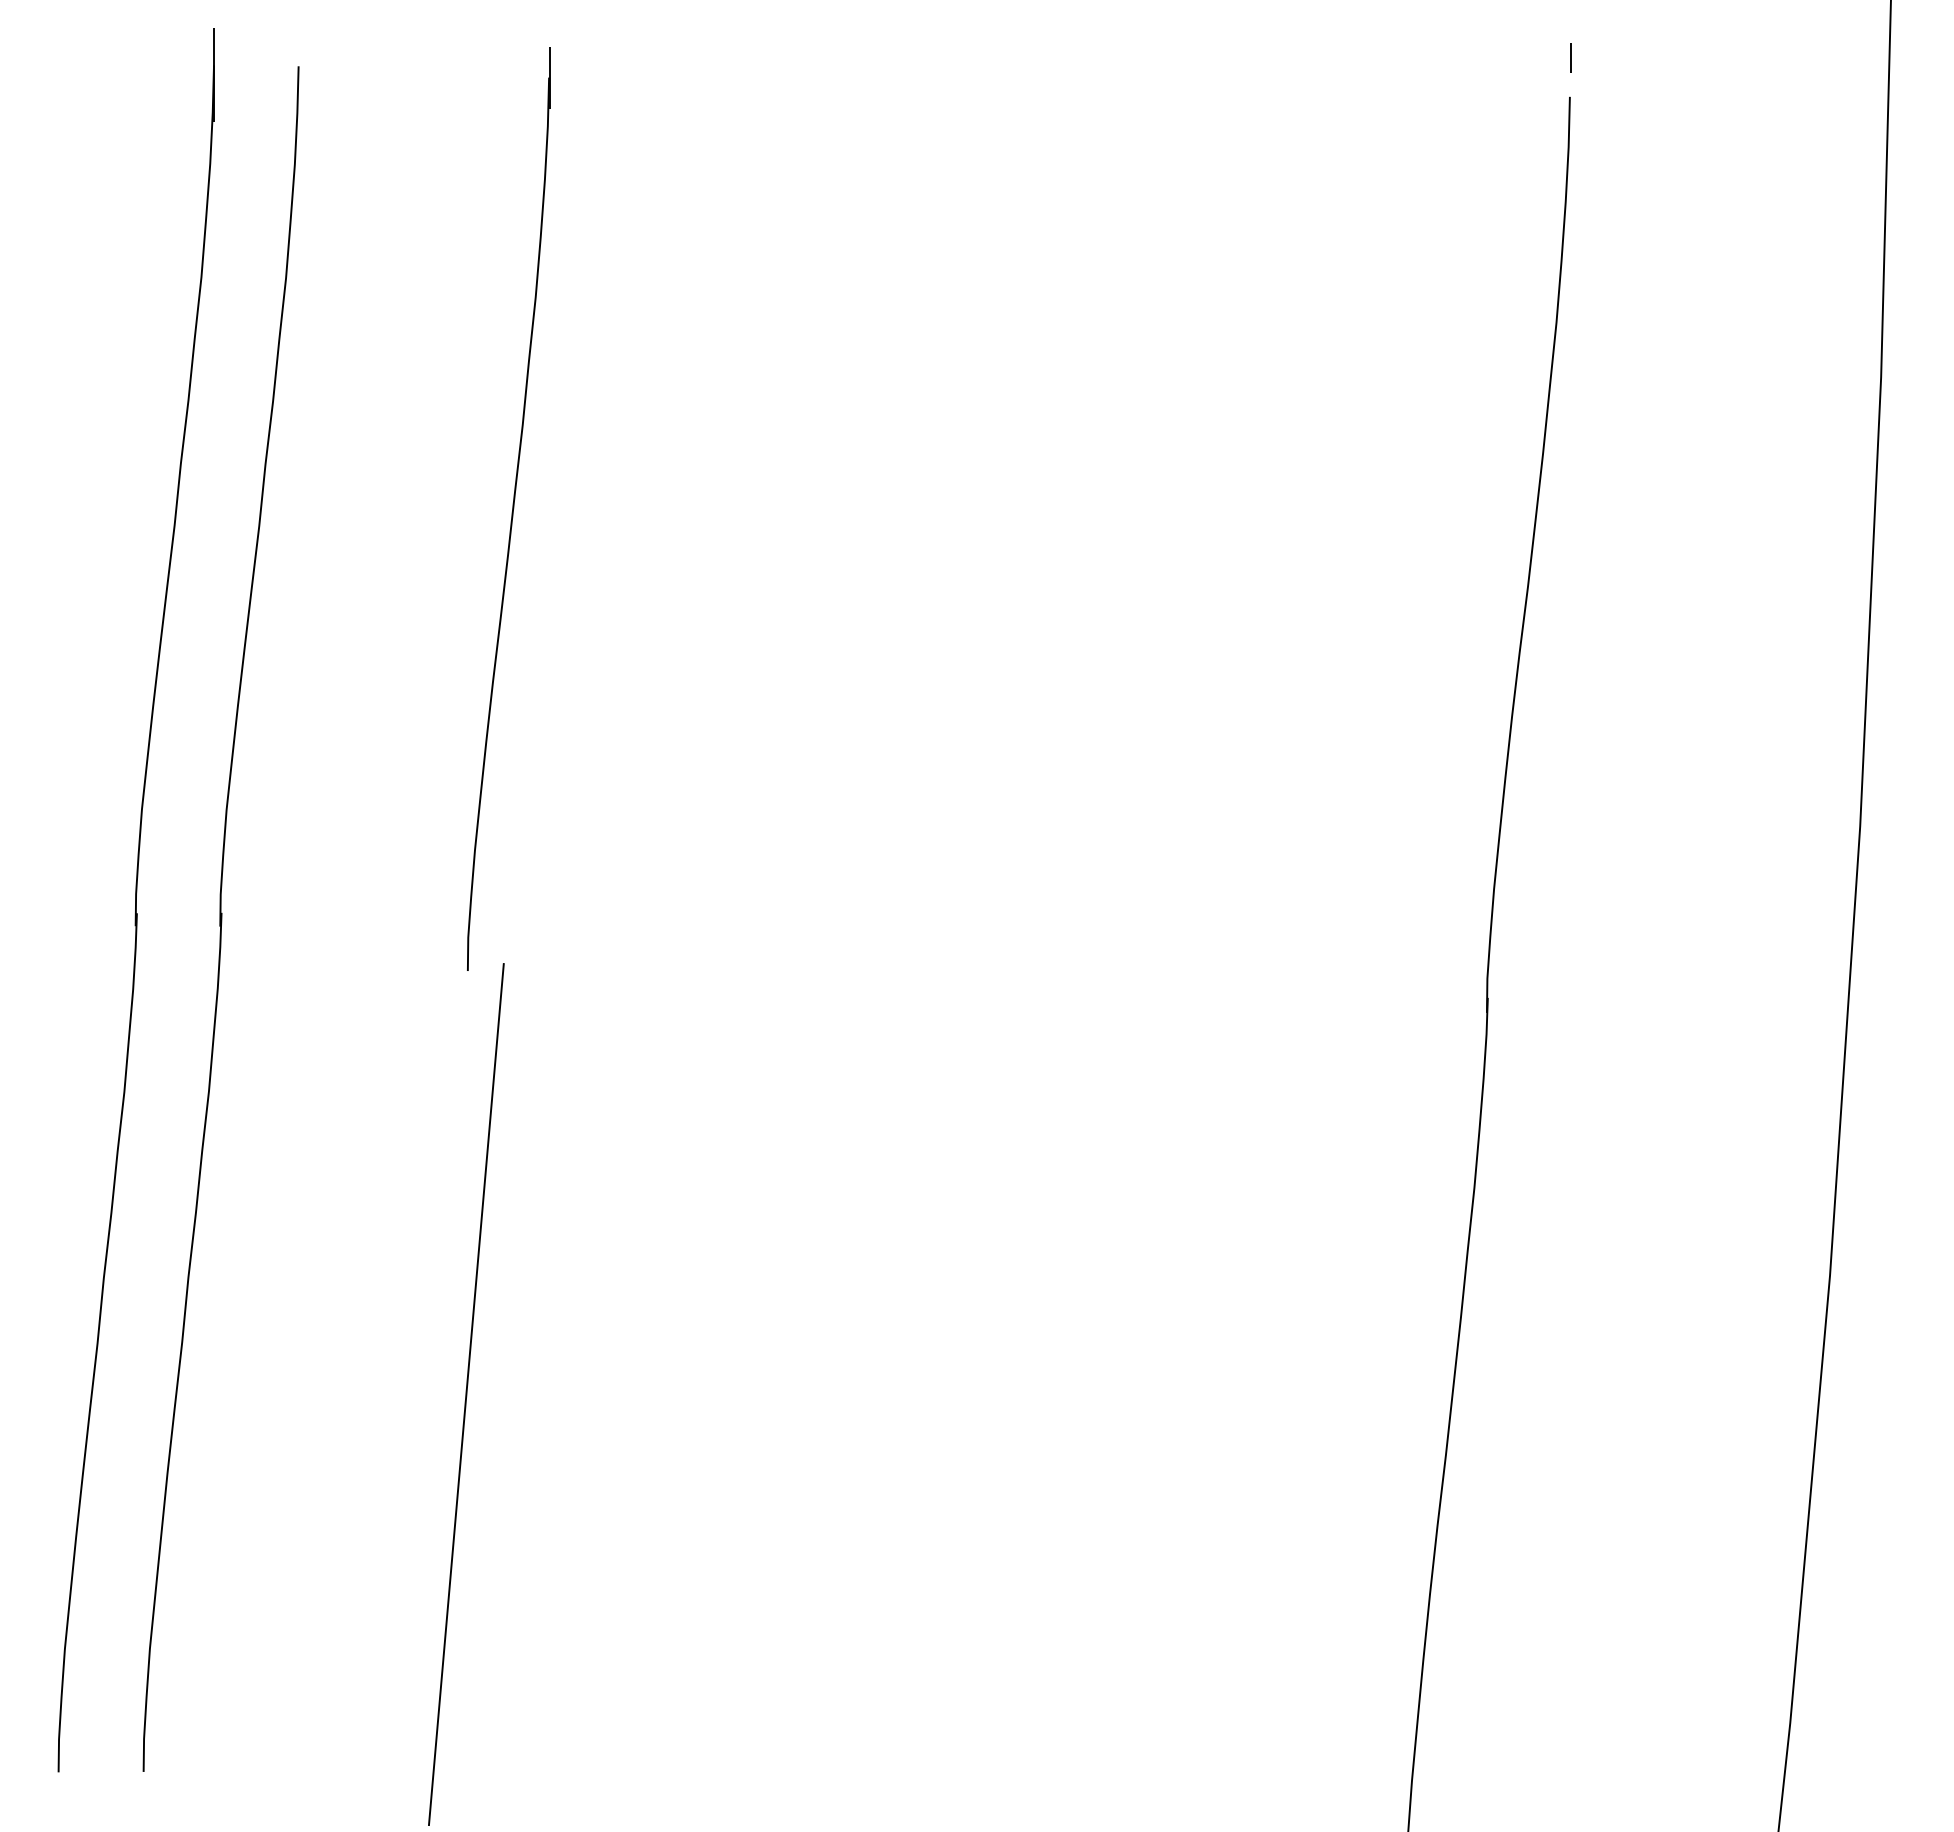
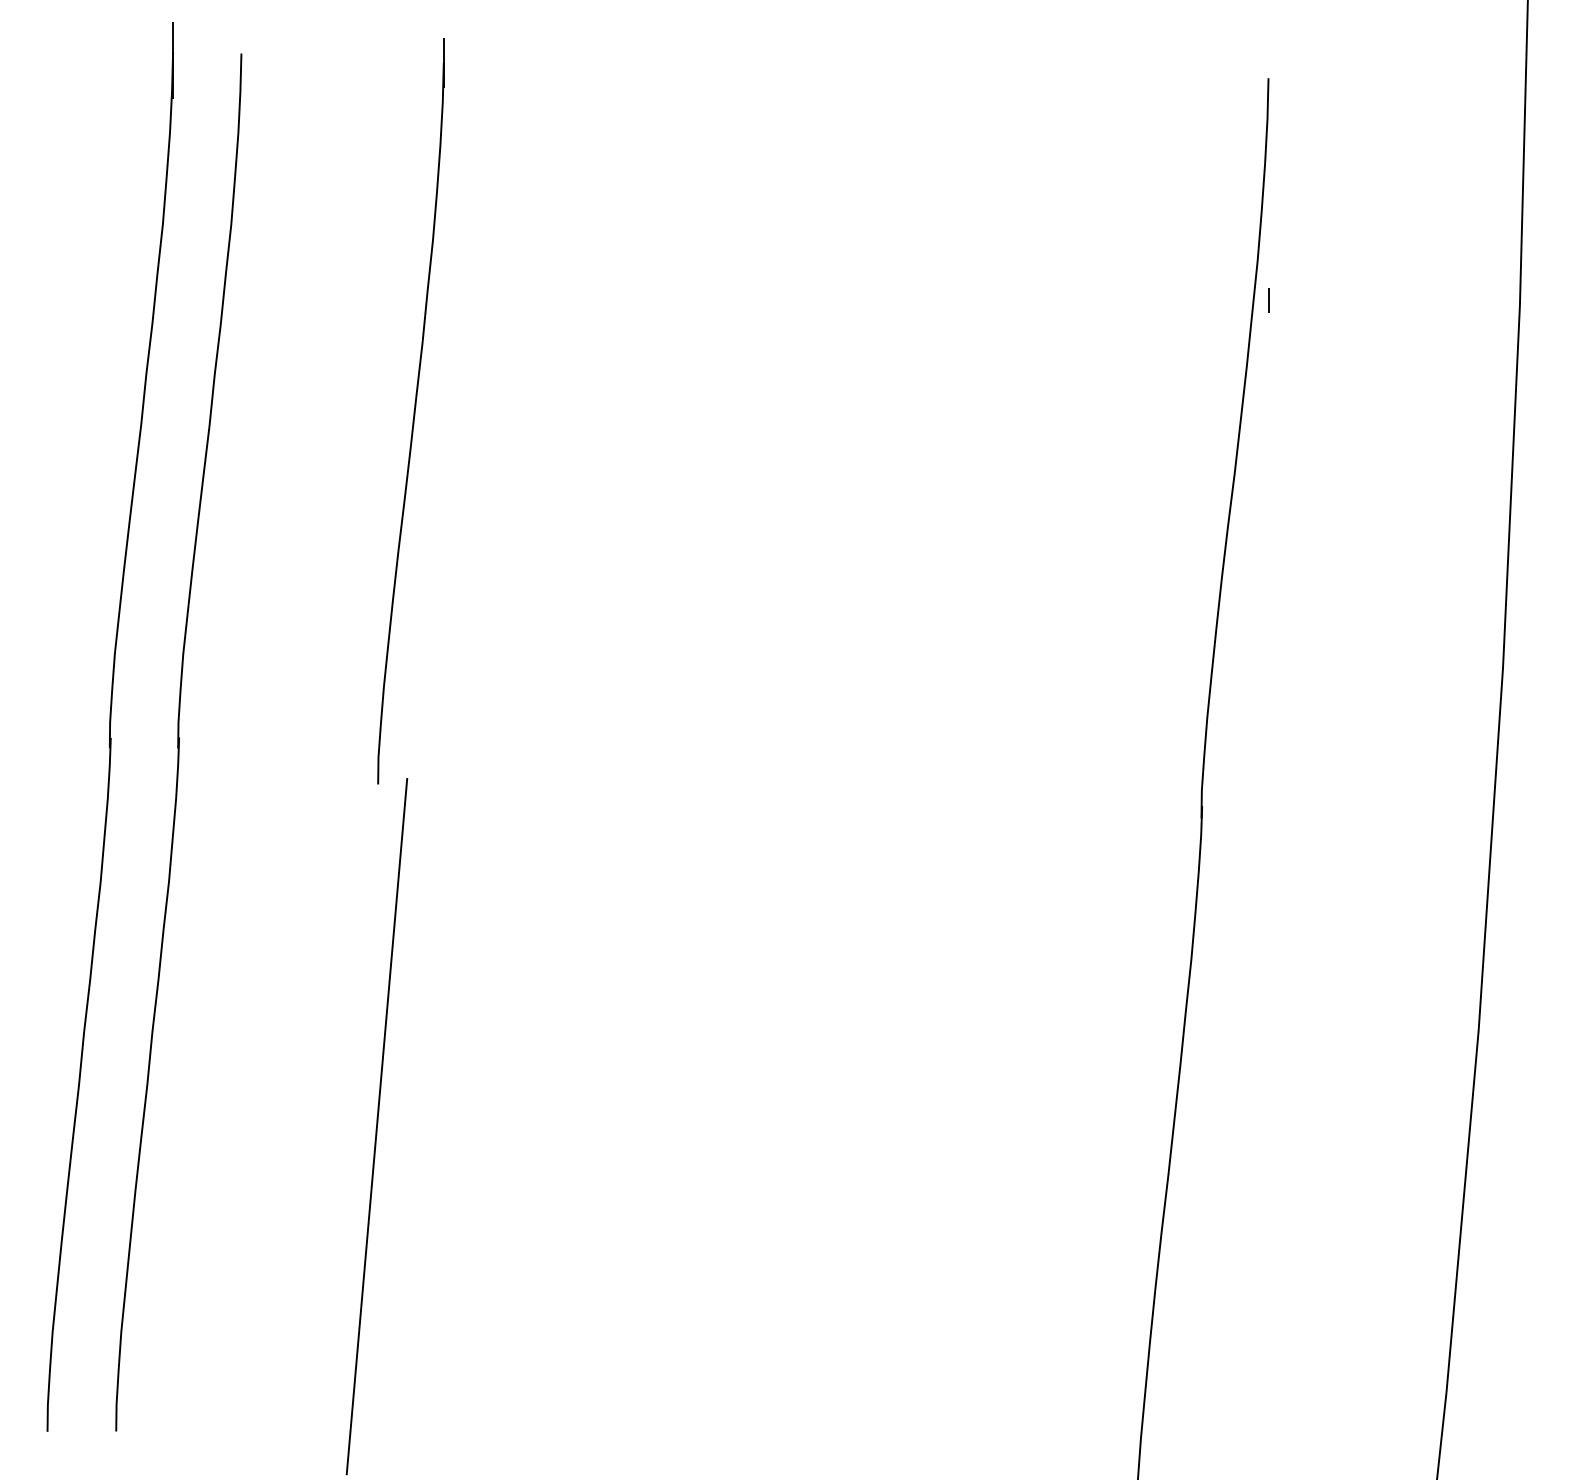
line: (1570, 57) -> (1268, 300), moved

